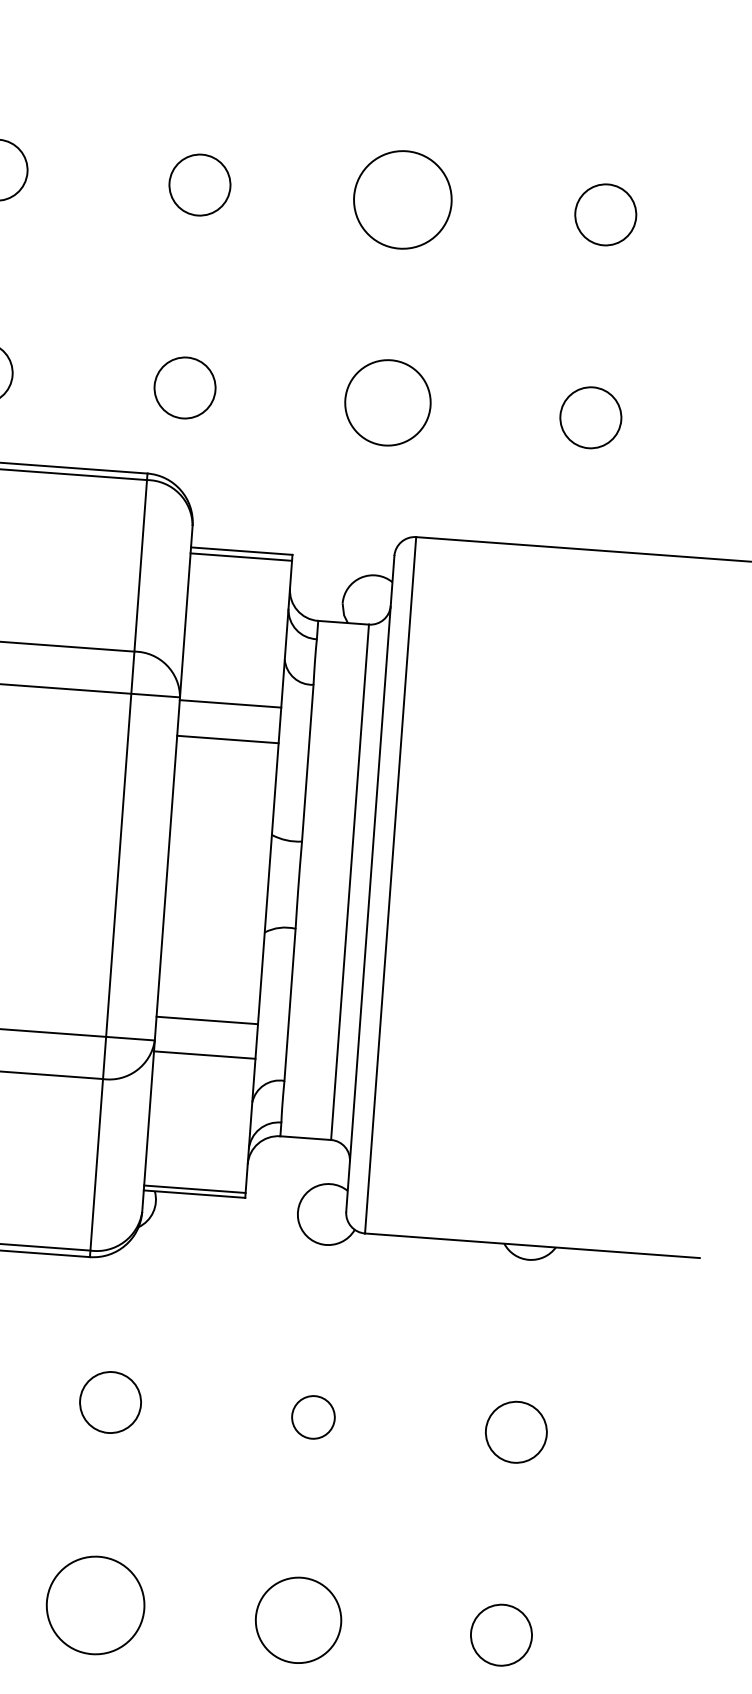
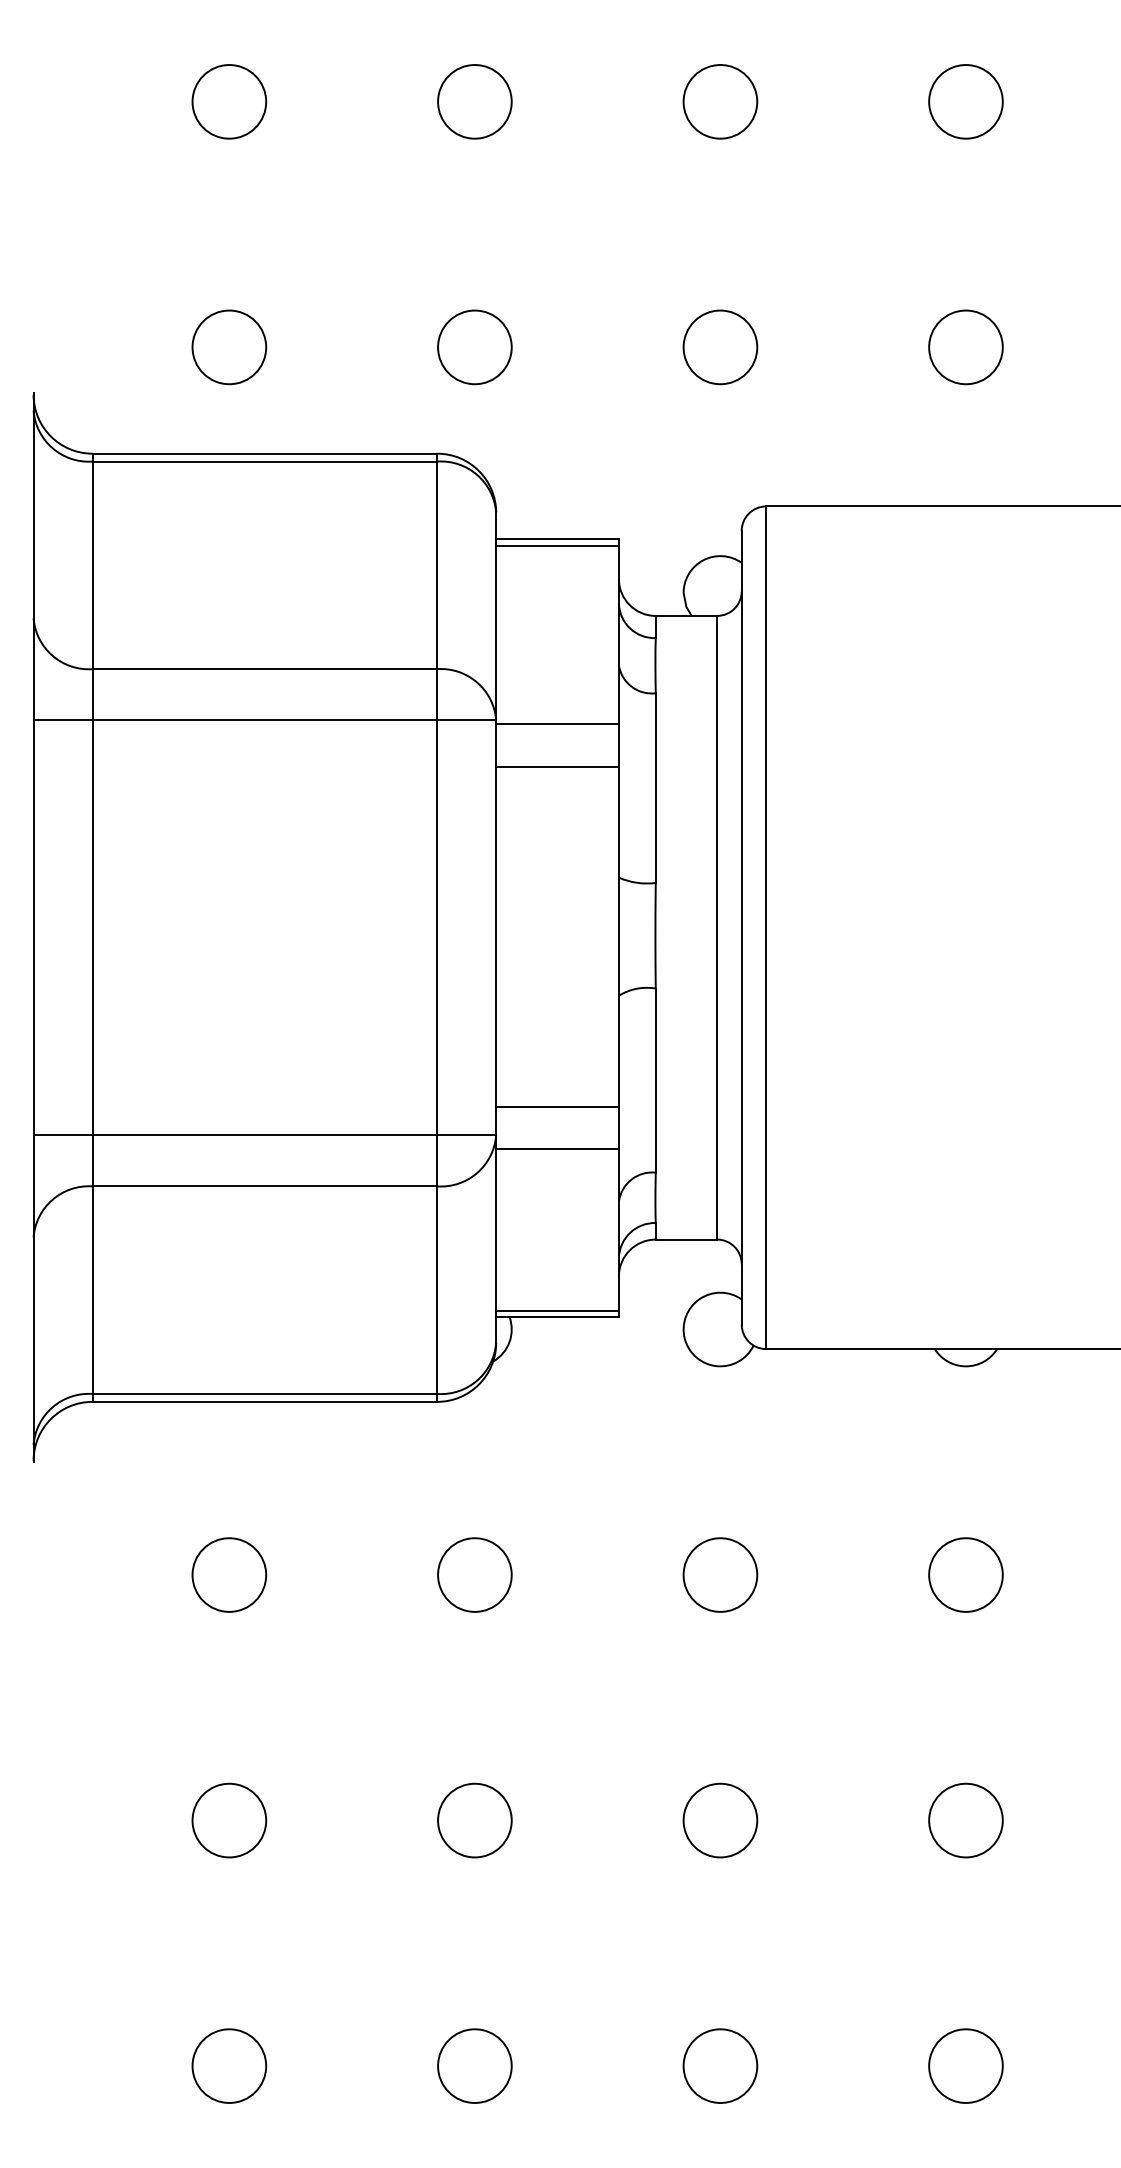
circle: (402, 199) -> (720, 101), size x0.62
circle: (388, 403) -> (720, 347), size x0.71
circle: (313, 1416) -> (720, 1574), size x1.43
circle: (95, 1605) -> (474, 1820), size x0.62
circle: (298, 1620) -> (720, 1820), size x0.71

